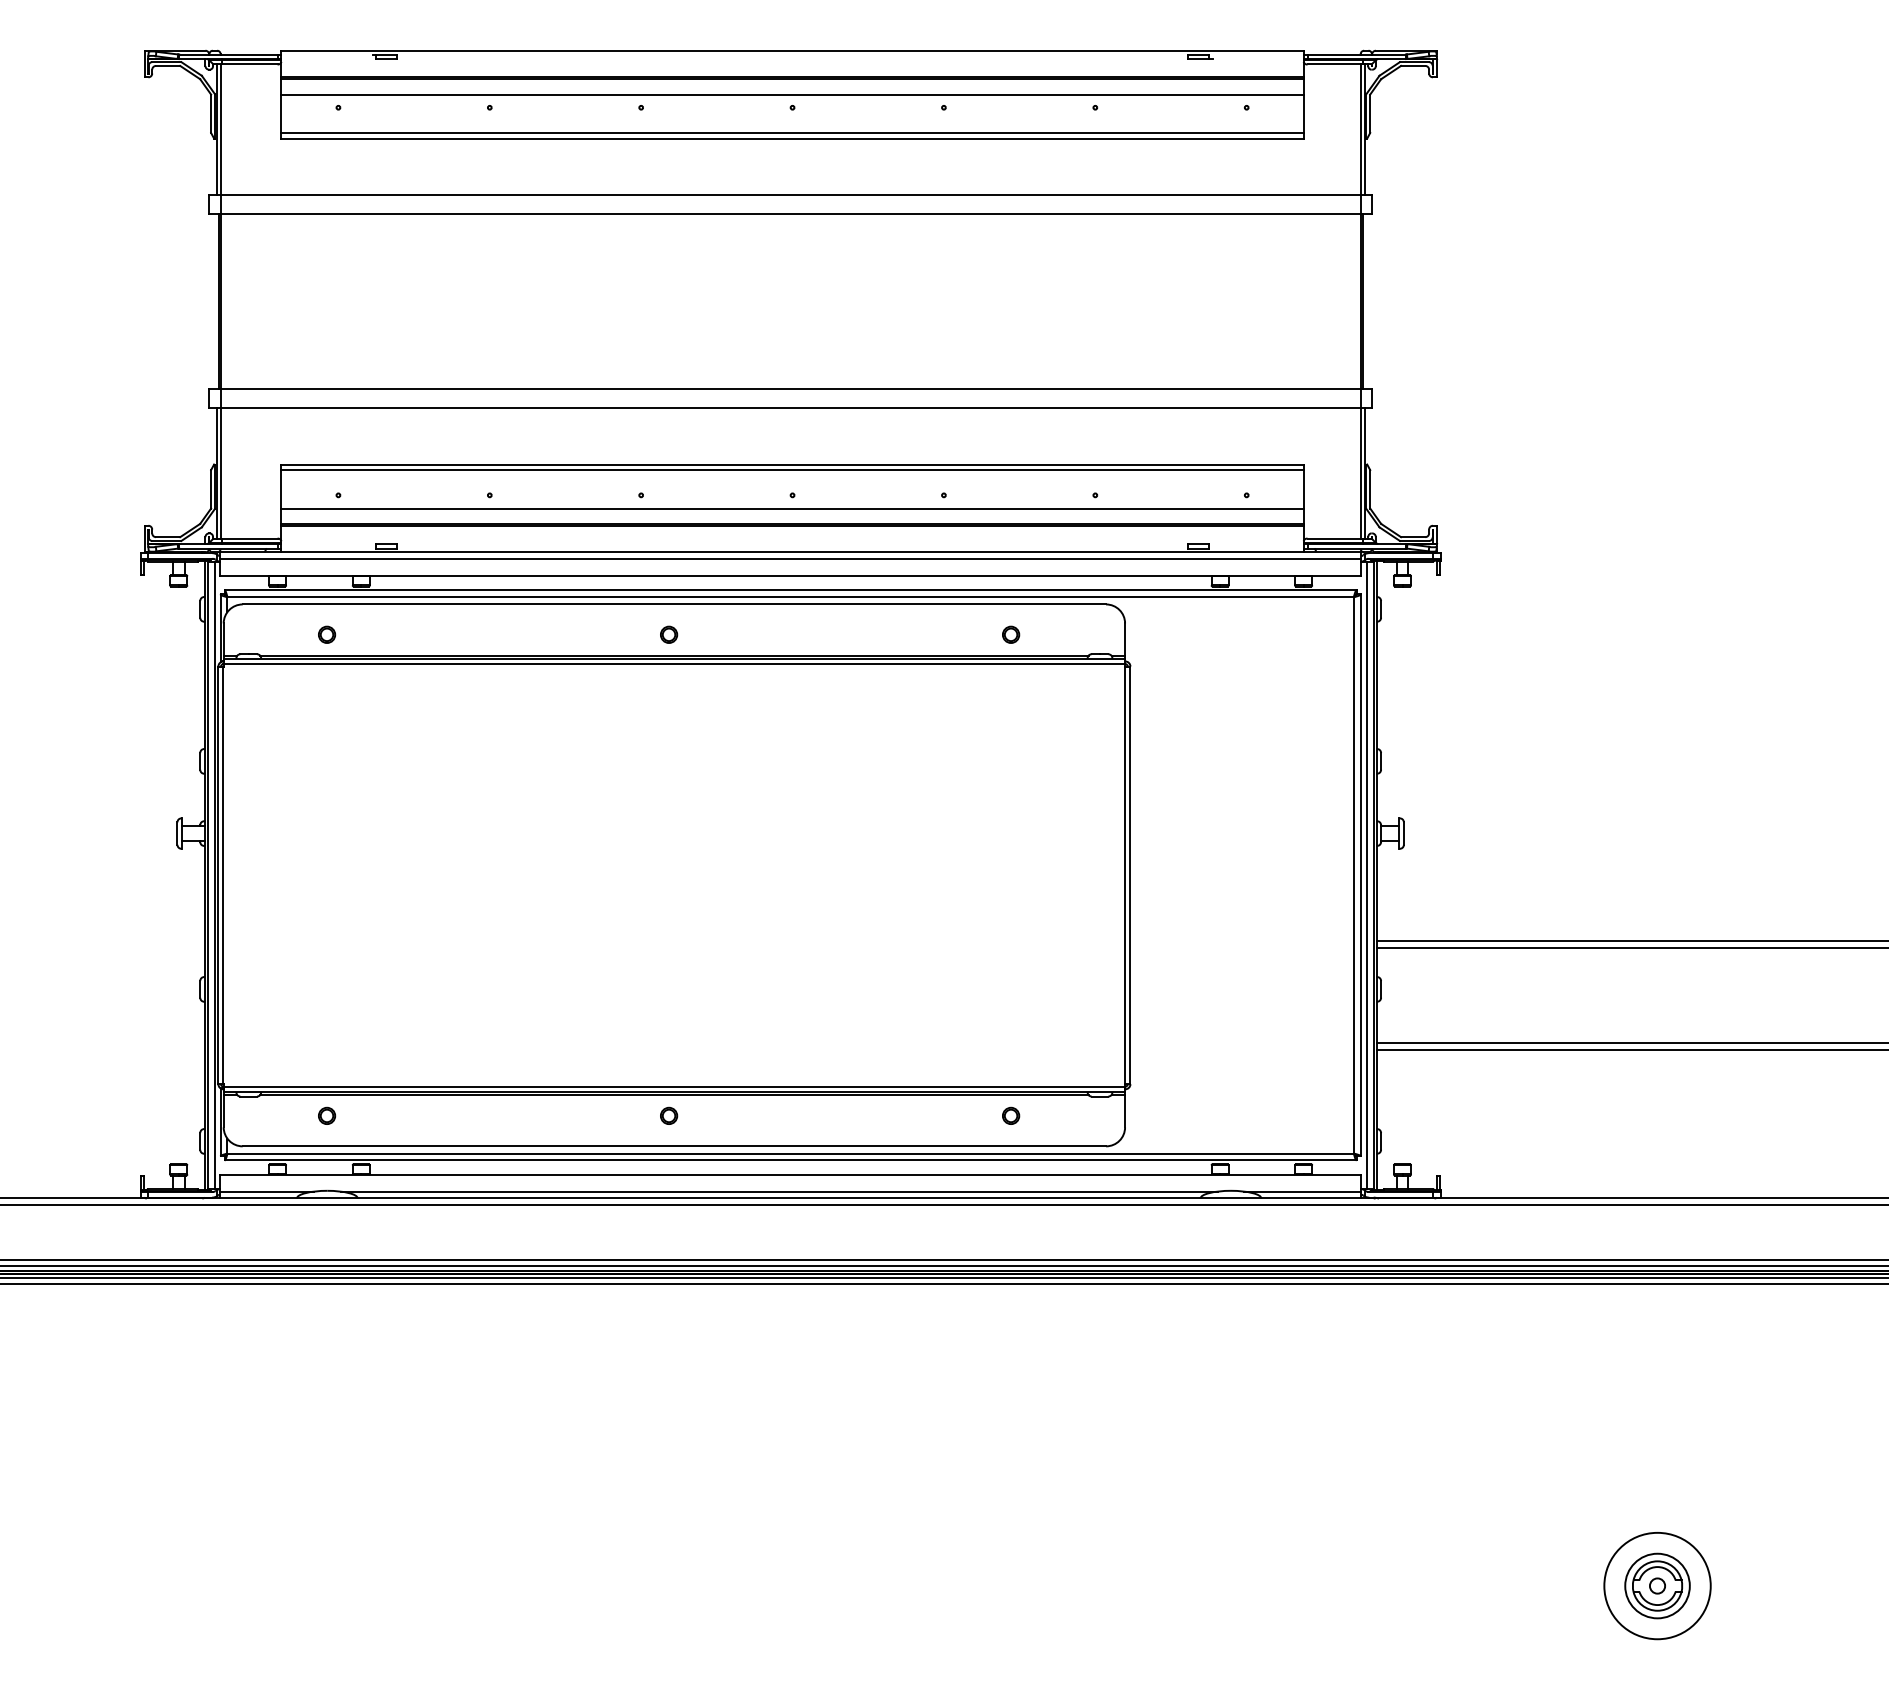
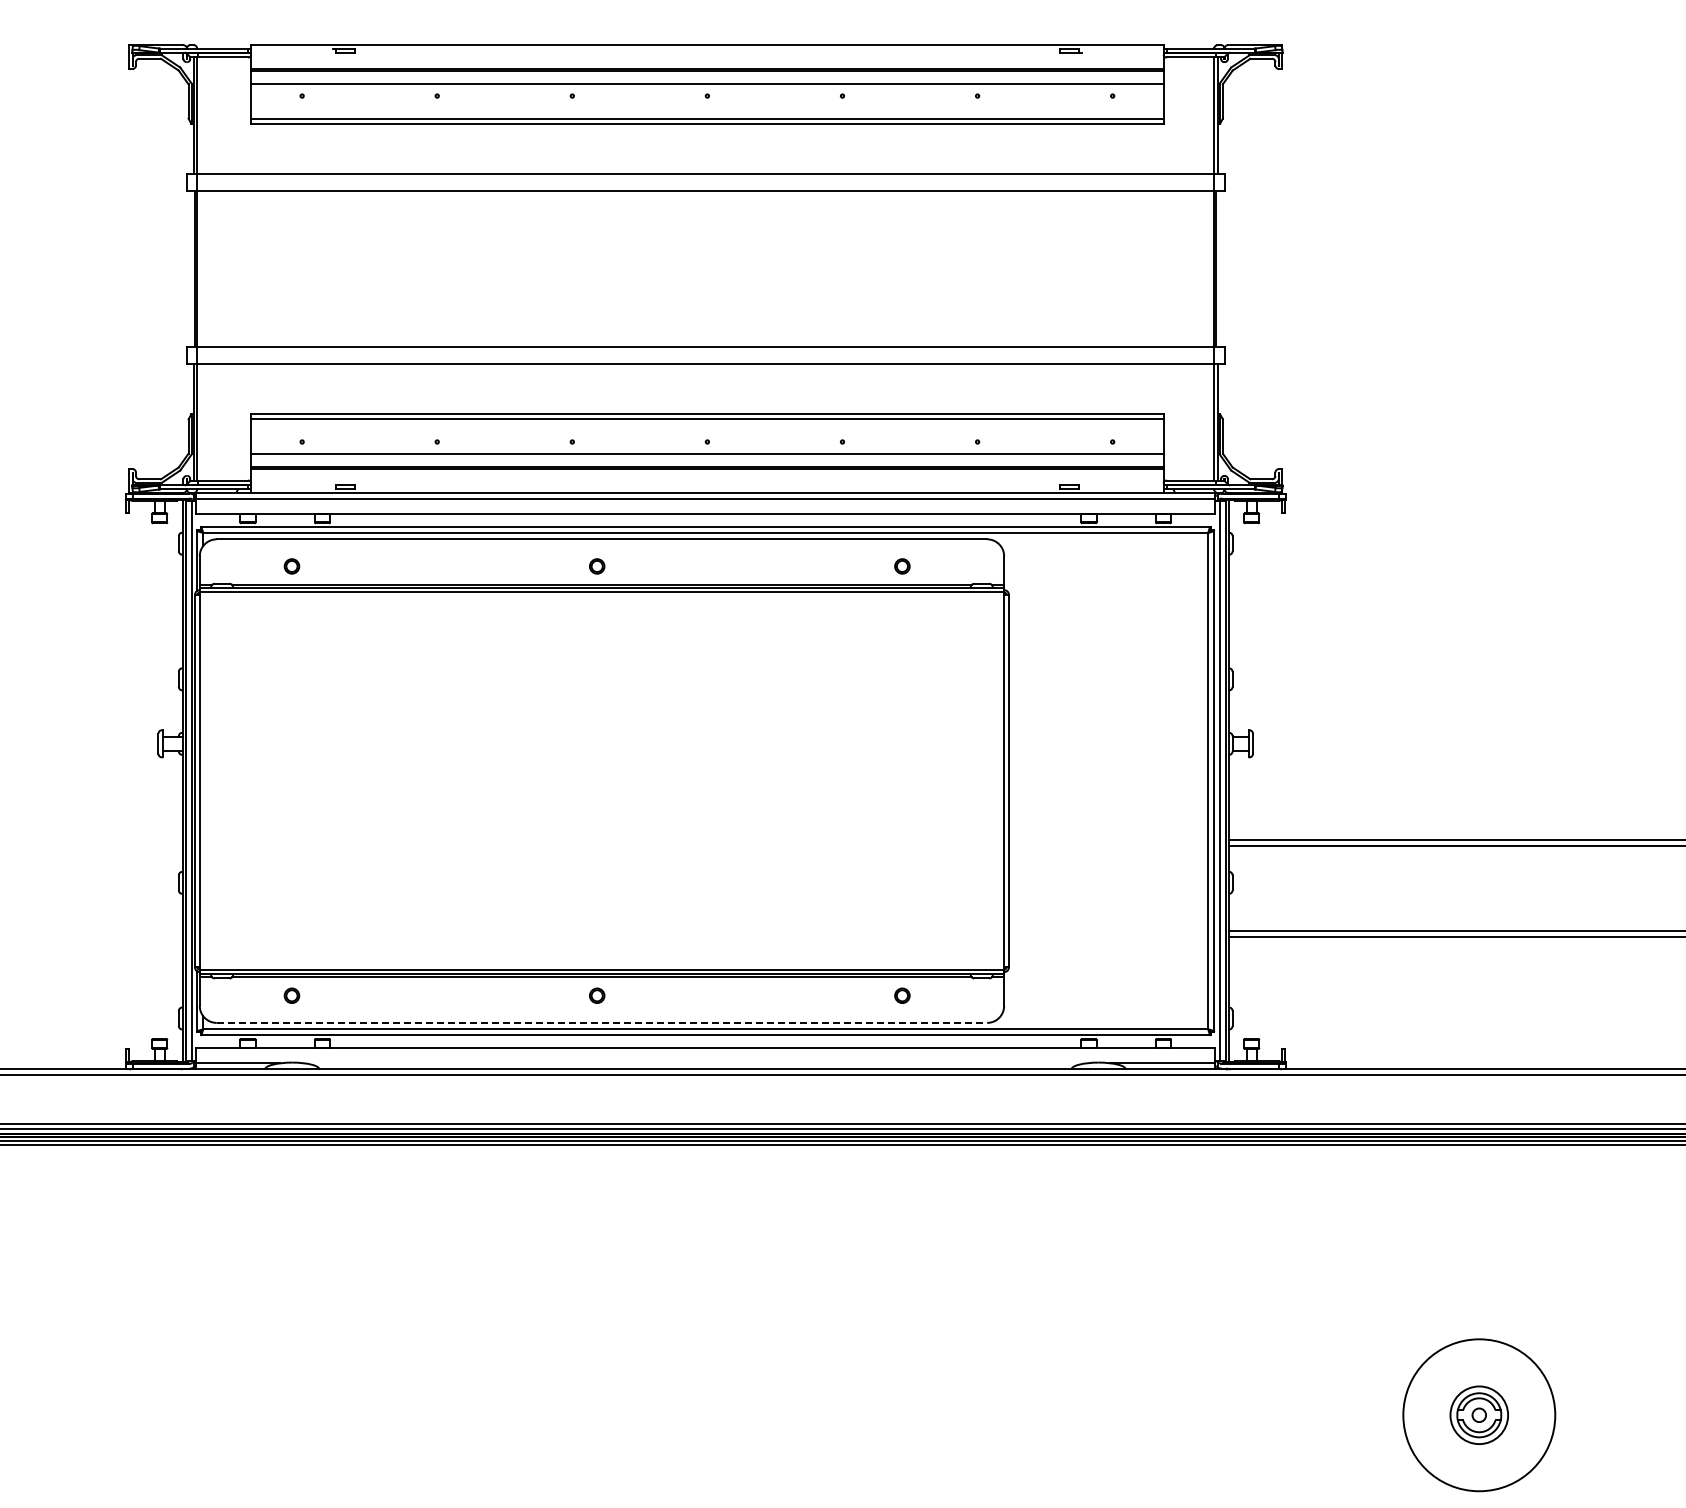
line: (674, 1145) -> (602, 1022), solid -> dashed
line: (779, 1191) -> (695, 1063), removed
circle: (1656, 1585) -> (1478, 1414), size x1.6

